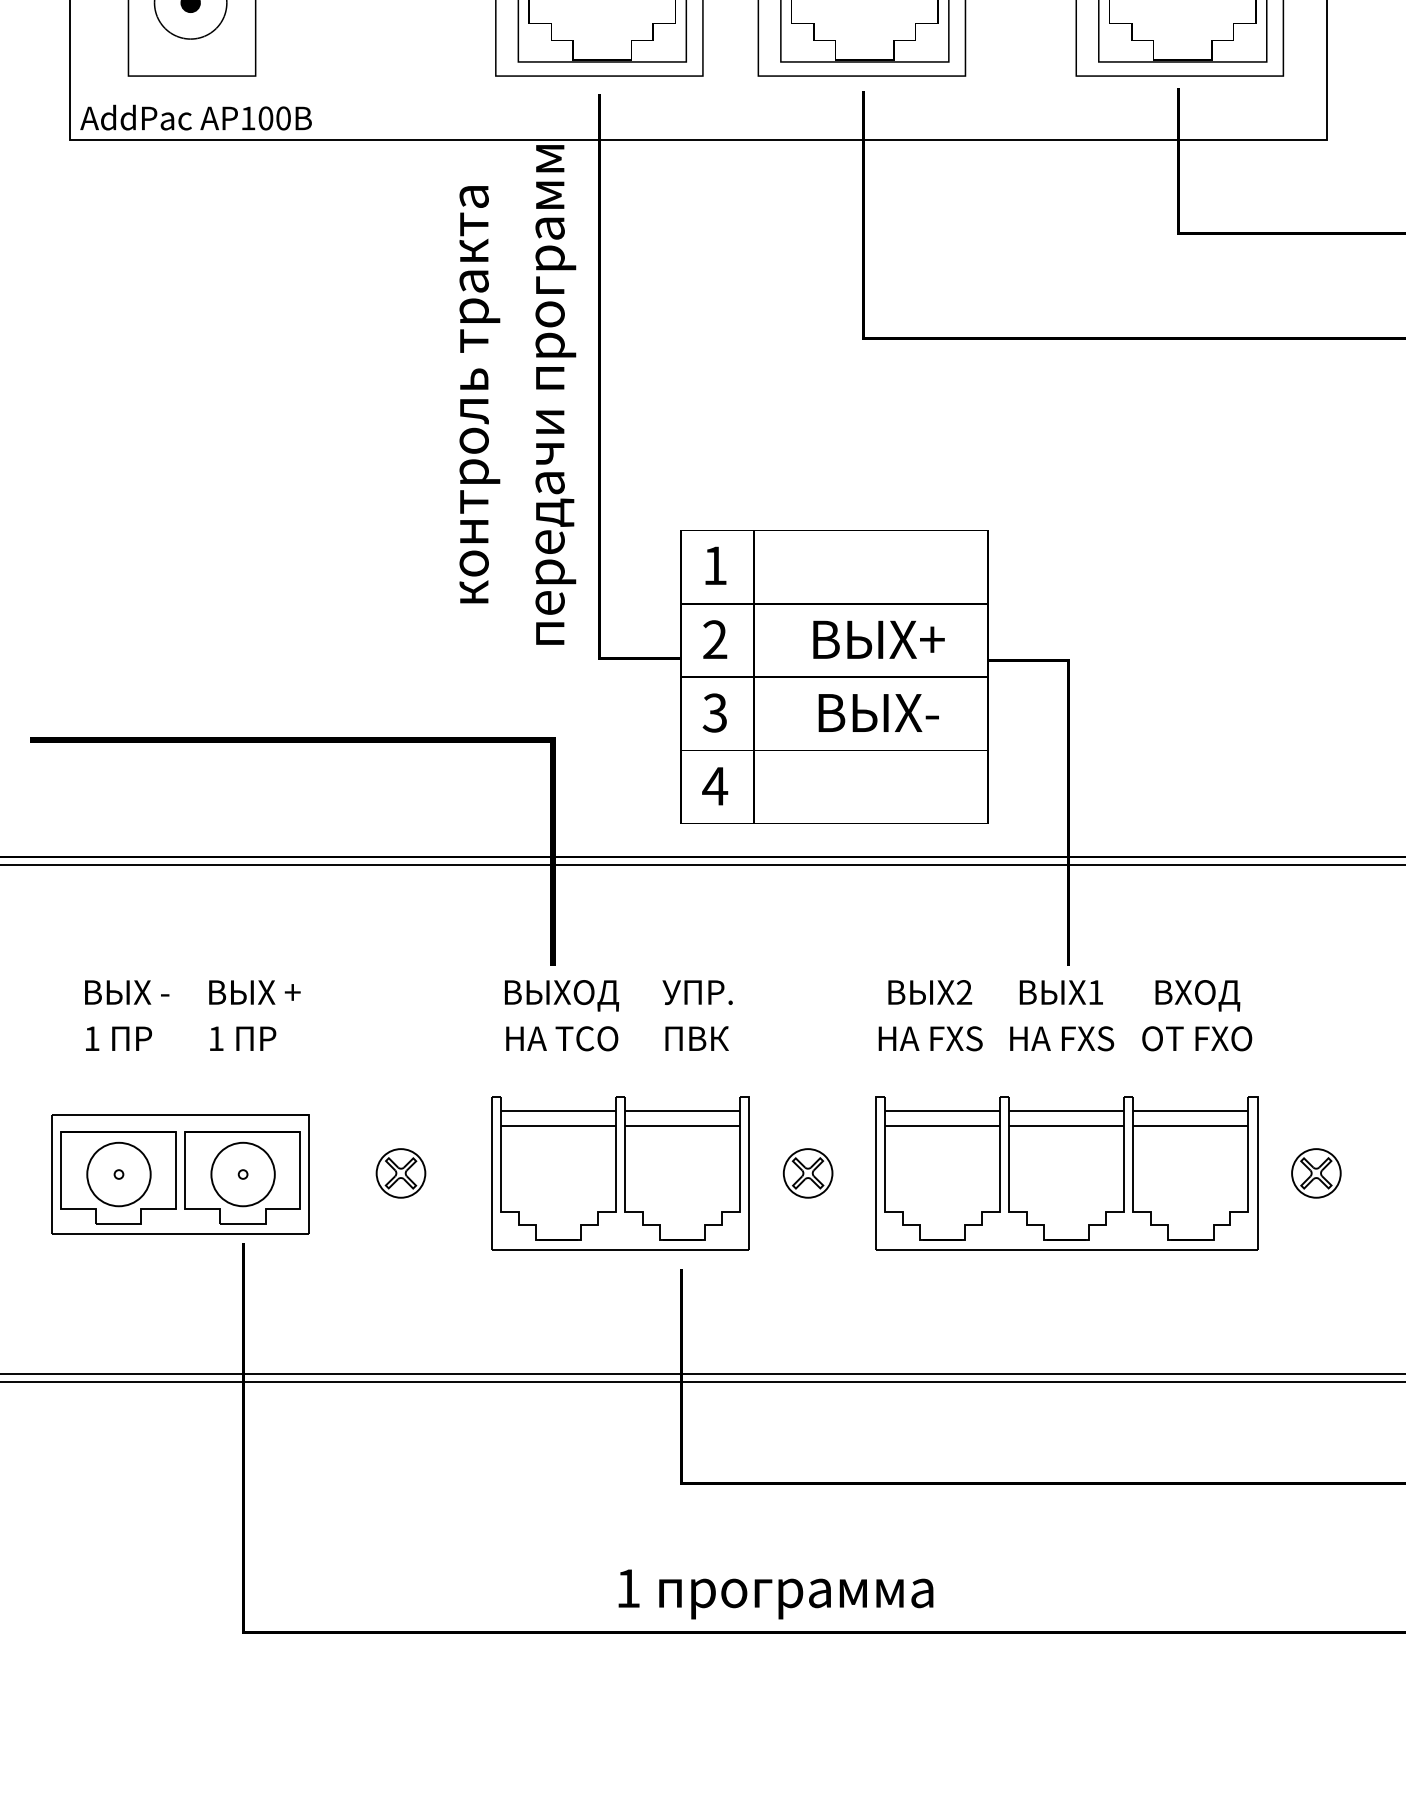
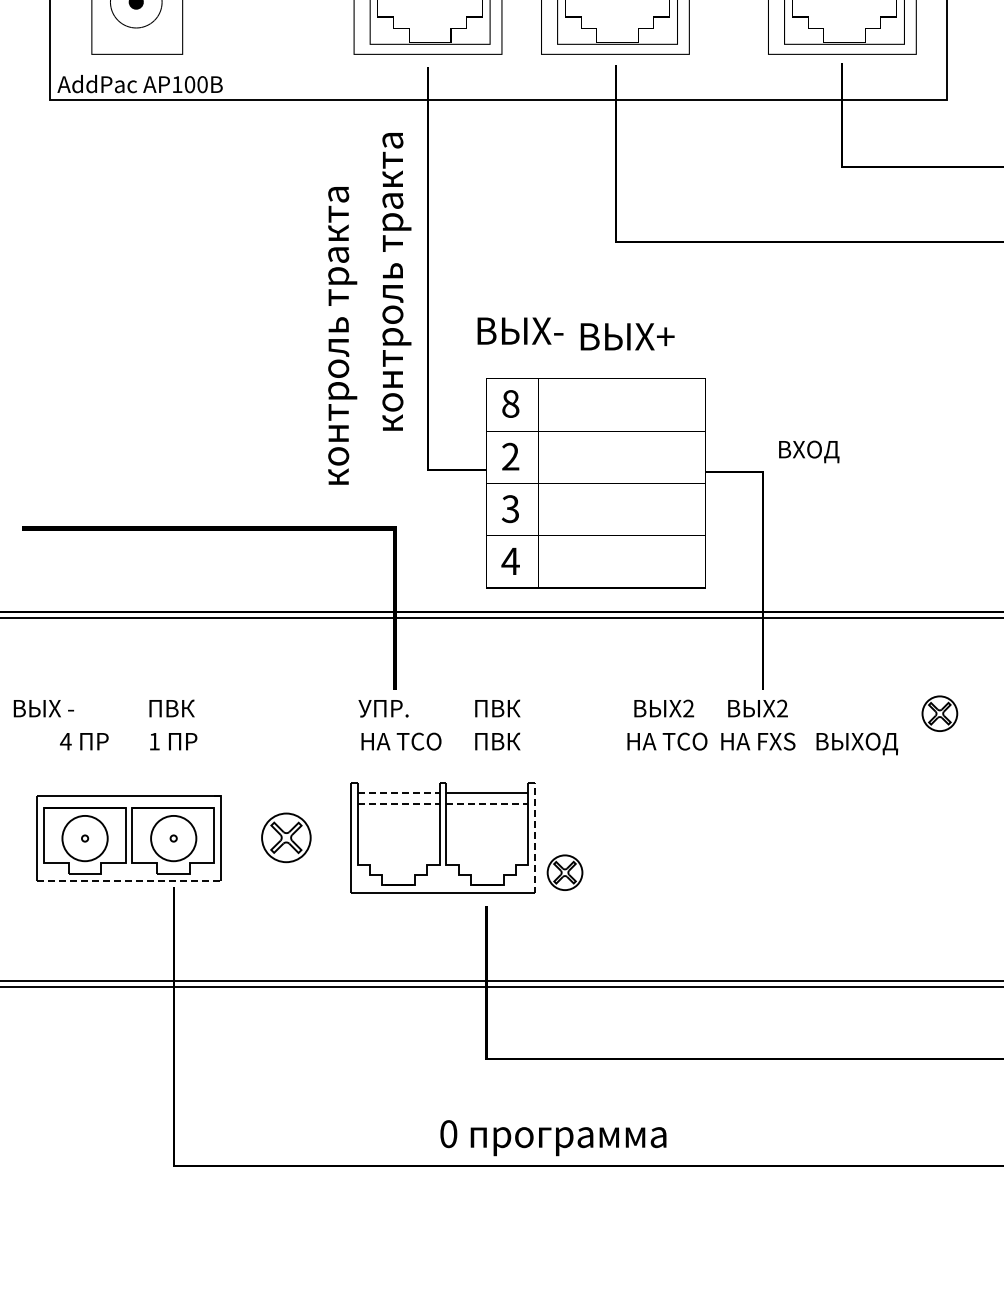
text: (479, 394) -> (342, 335), moved
text: (555, 394) -> (396, 281), передачи программ -> контроль тракта
text: (714, 565) -> (510, 403), 1 -> 8
text: (878, 639) -> (627, 336), moved
text: (878, 712) -> (520, 330), moved
text: (126, 992) -> (43, 708), moved
text: (255, 992) -> (182, 708), ВЫХ + -> ПВК
text: (698, 992) -> (498, 708), УПР. -> ПВК
text: (1095, 992) -> (782, 708), 1 -> 2
text: (560, 995) -> (400, 710), ВЫХОД -> УПР.
text: (1198, 995) -> (809, 451), moved
text: (91, 1038) -> (65, 741), 1 -> 4
text: (958, 1038) -> (684, 741), НА FXS -> НА ТСО
text: (1199, 1041) -> (856, 743), ОТ FXO -> ВЫХОД
line: (558, 1111) -> (398, 793), solid -> dashed
line: (558, 1126) -> (398, 804), solid -> dashed
line: (682, 1126) -> (487, 804), solid -> dashed
line: (749, 1167) -> (535, 833), solid -> dashed
part: (401, 1173) -> (286, 837), size x1.4
part: (807, 1173) -> (564, 872), moved
part: (1066, 1173) -> (761, 837), removed
part: (1315, 1173) -> (939, 713), moved
line: (181, 1234) -> (129, 881), solid -> dashed
text: (628, 1589) -> (448, 1134), 1 -> 0

